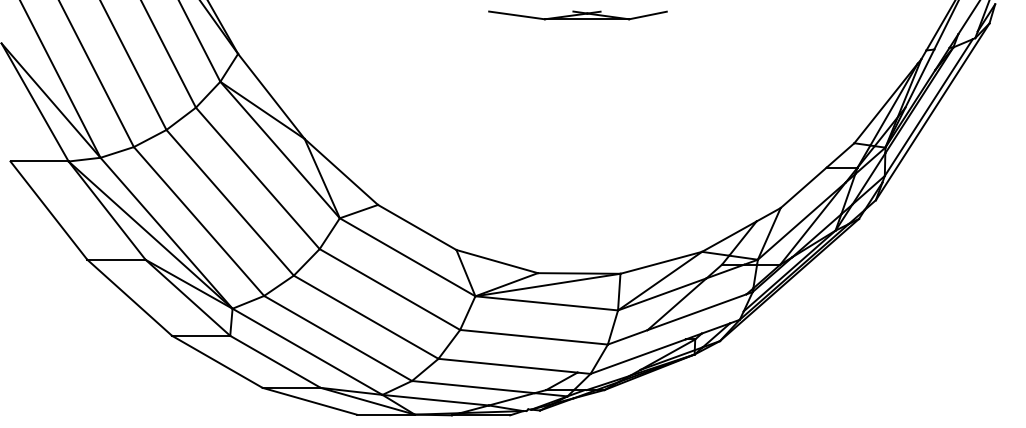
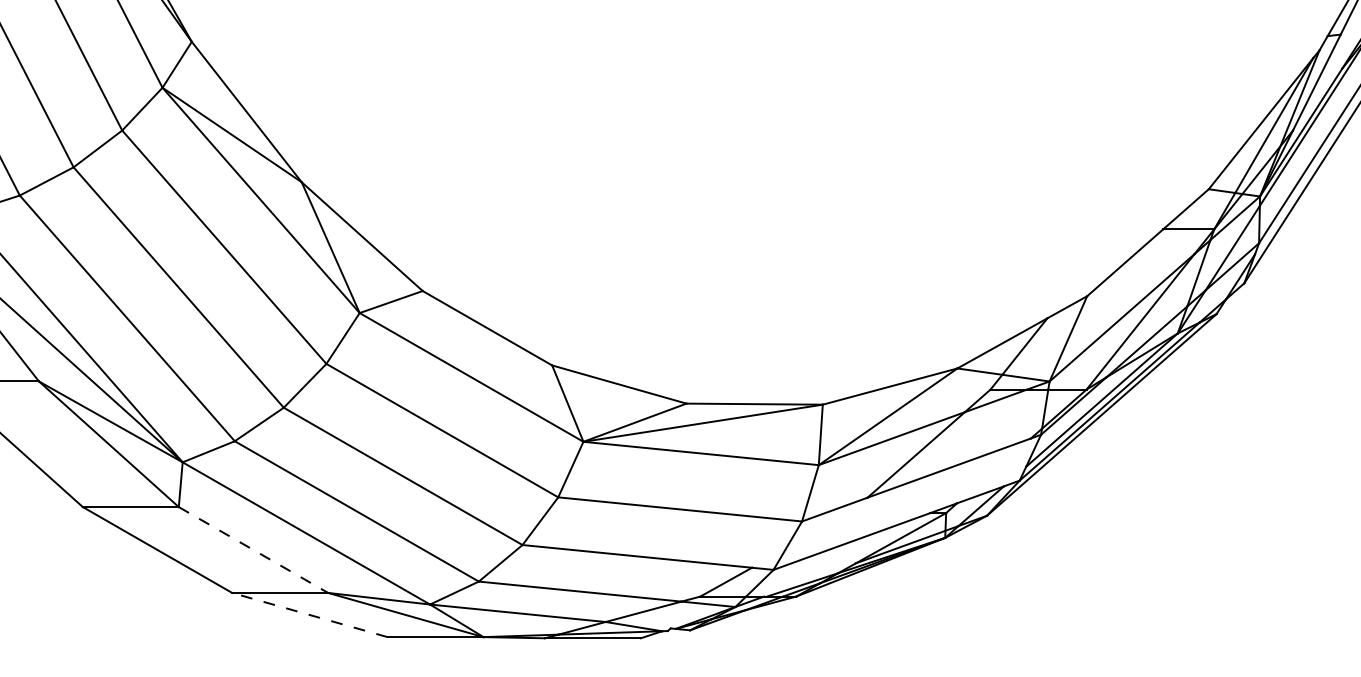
line: (275, 362) -> (253, 551), solid -> dashed
line: (309, 401) -> (309, 615), solid -> dashed

